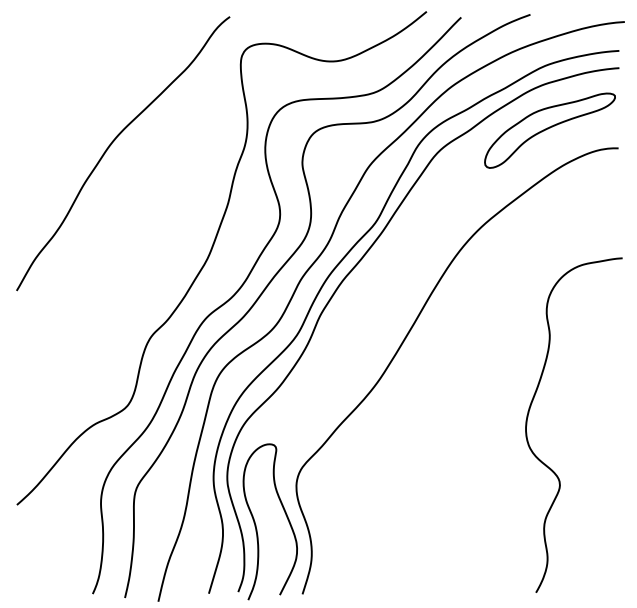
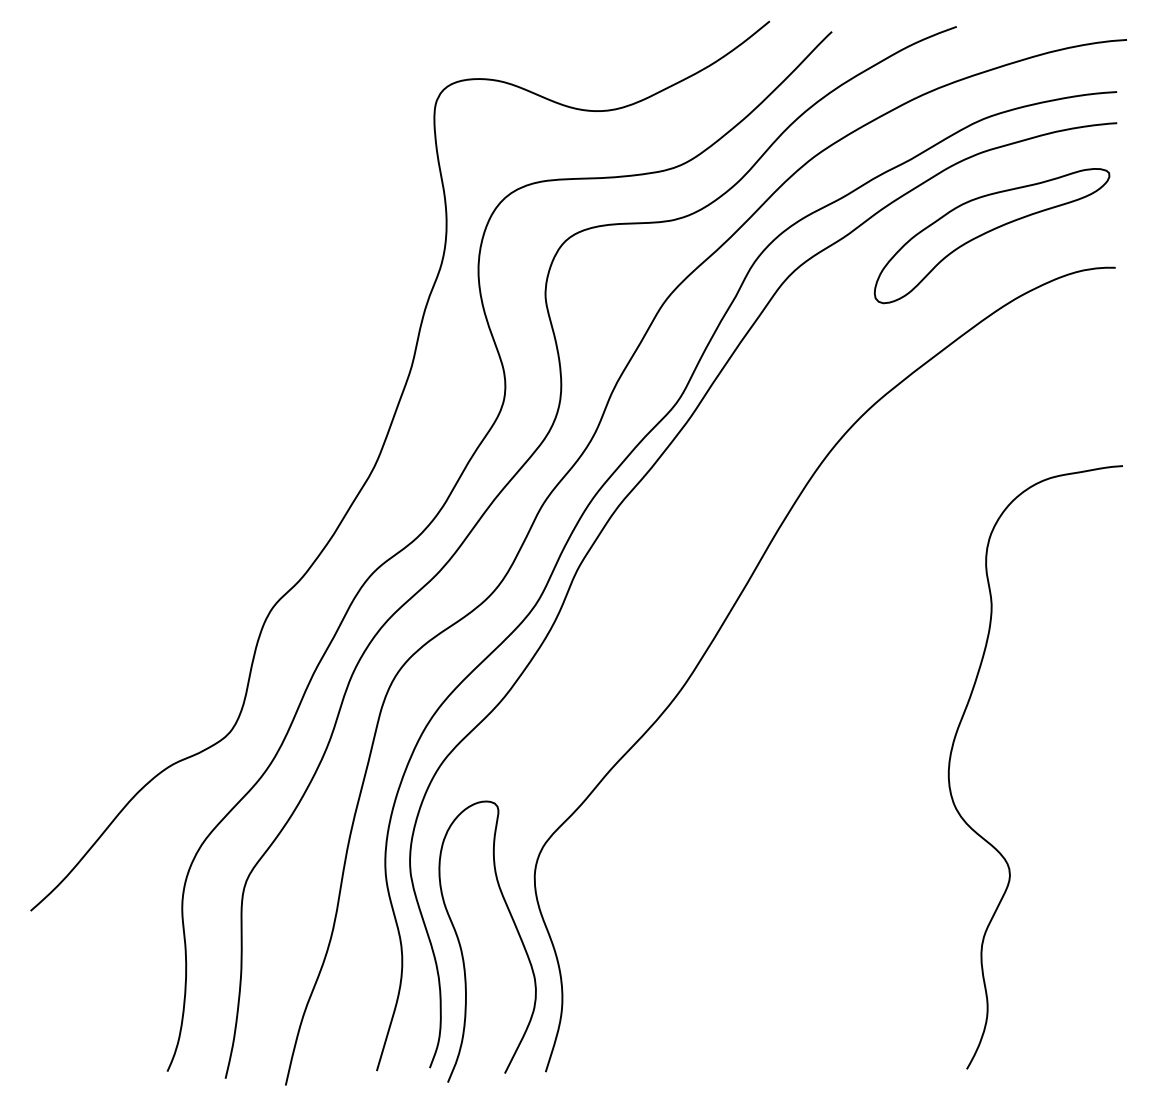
curve: (111, 145) -> (201, 262), removed

